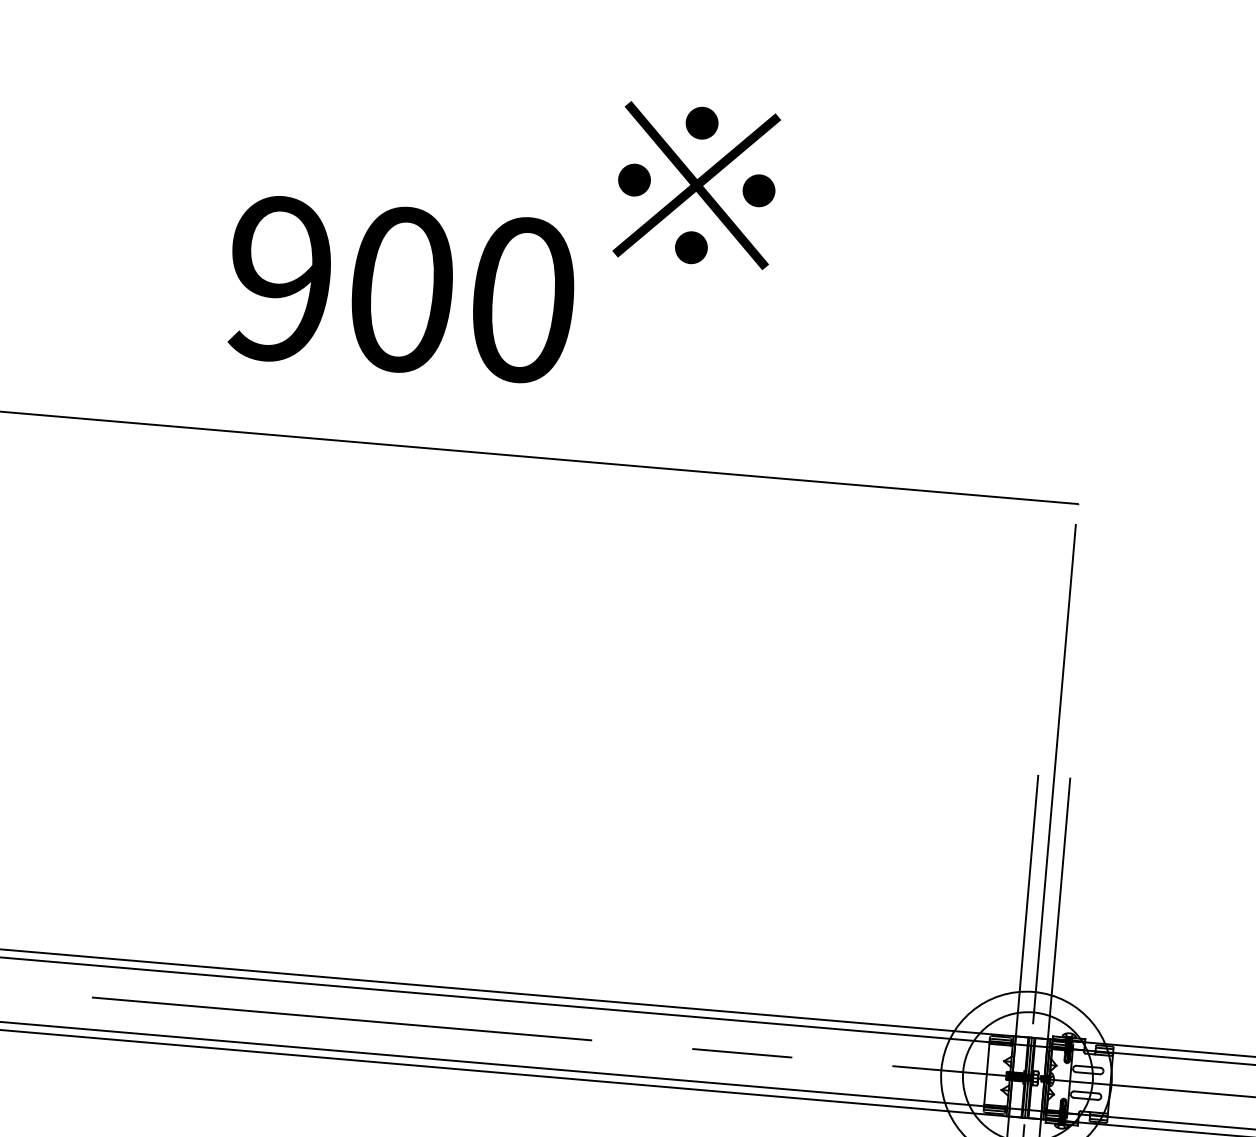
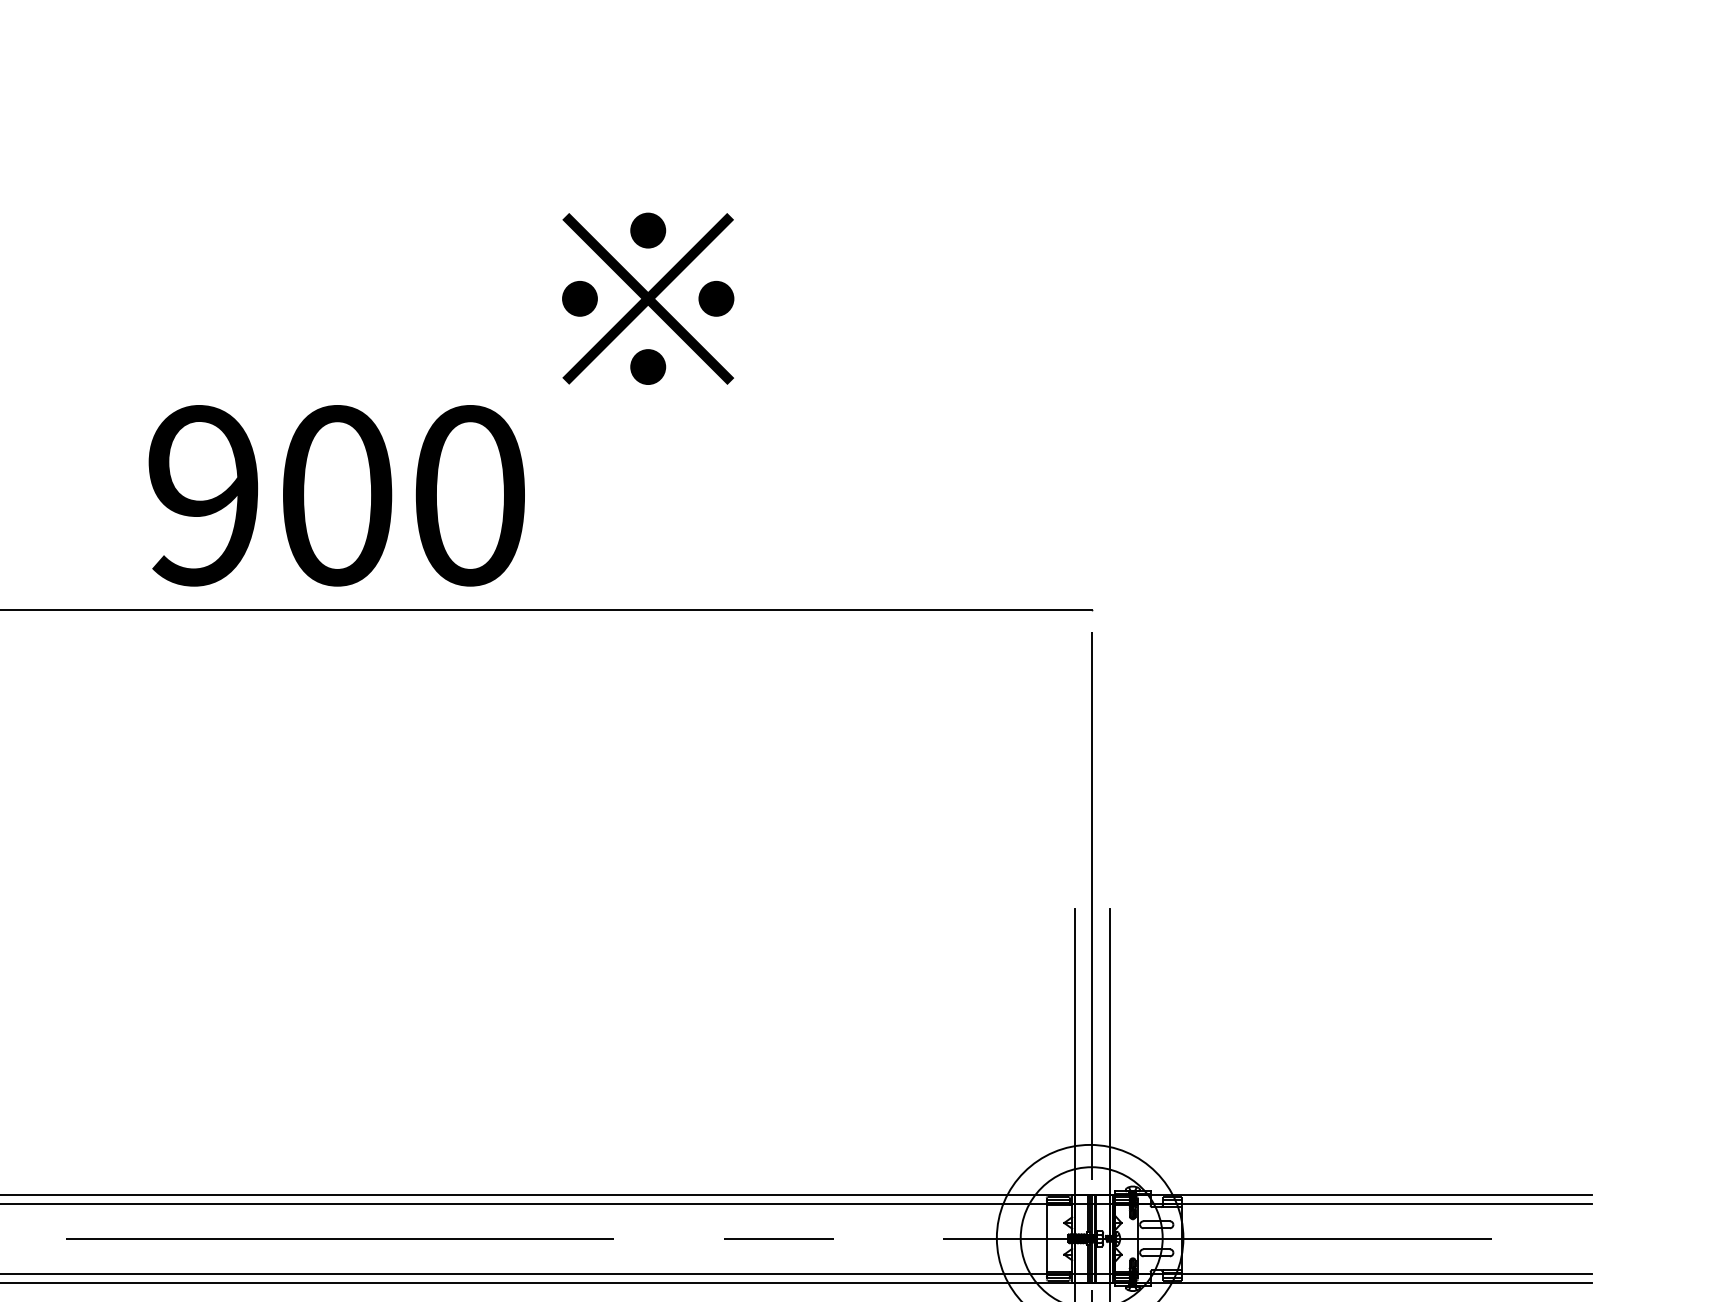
text: (401, 289) -> (336, 495), moved

